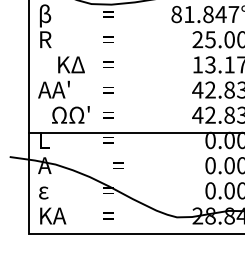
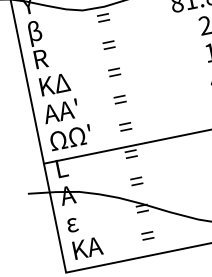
text: (71, 64) -> (54, 84), moved
text: (70, 114) -> (70, 137), moved
text: (118, 165) -> (136, 181), moved

